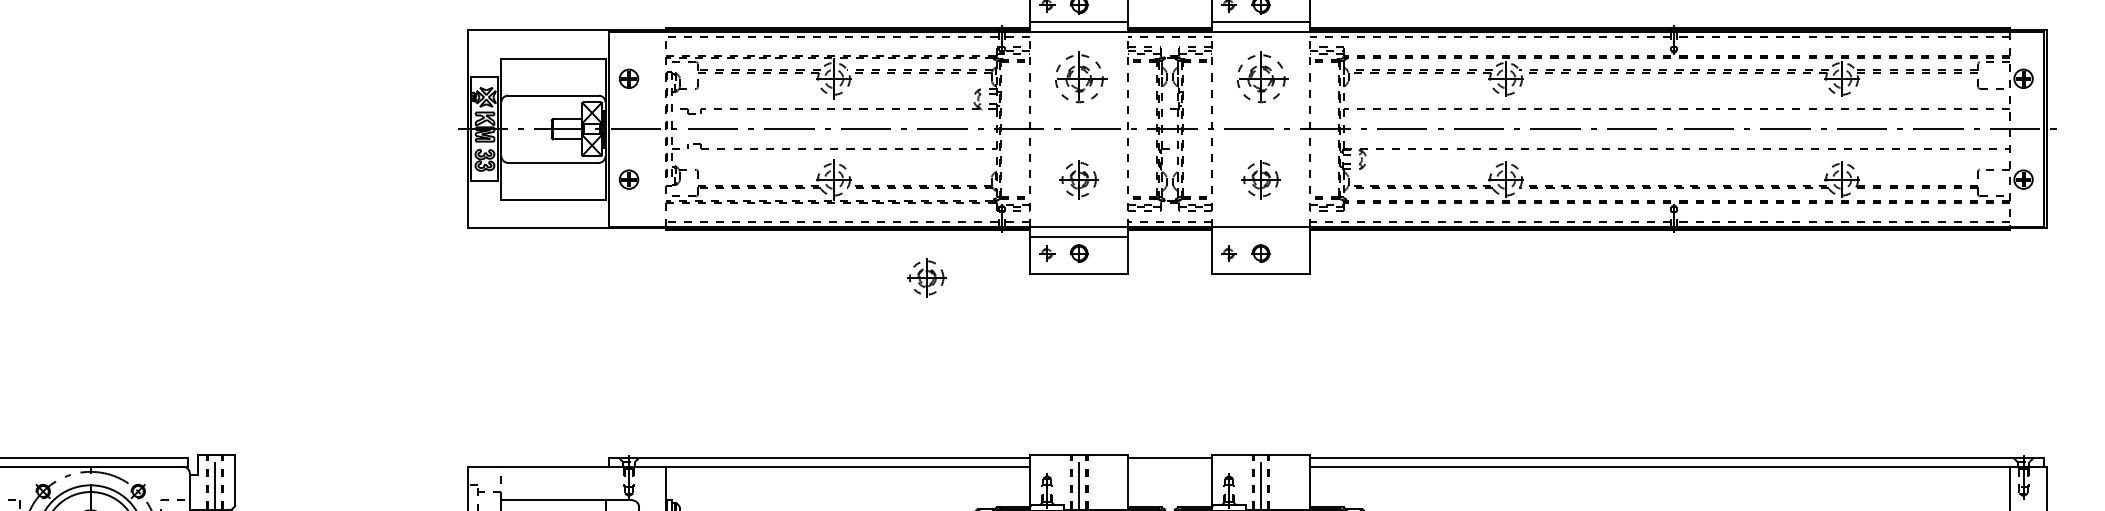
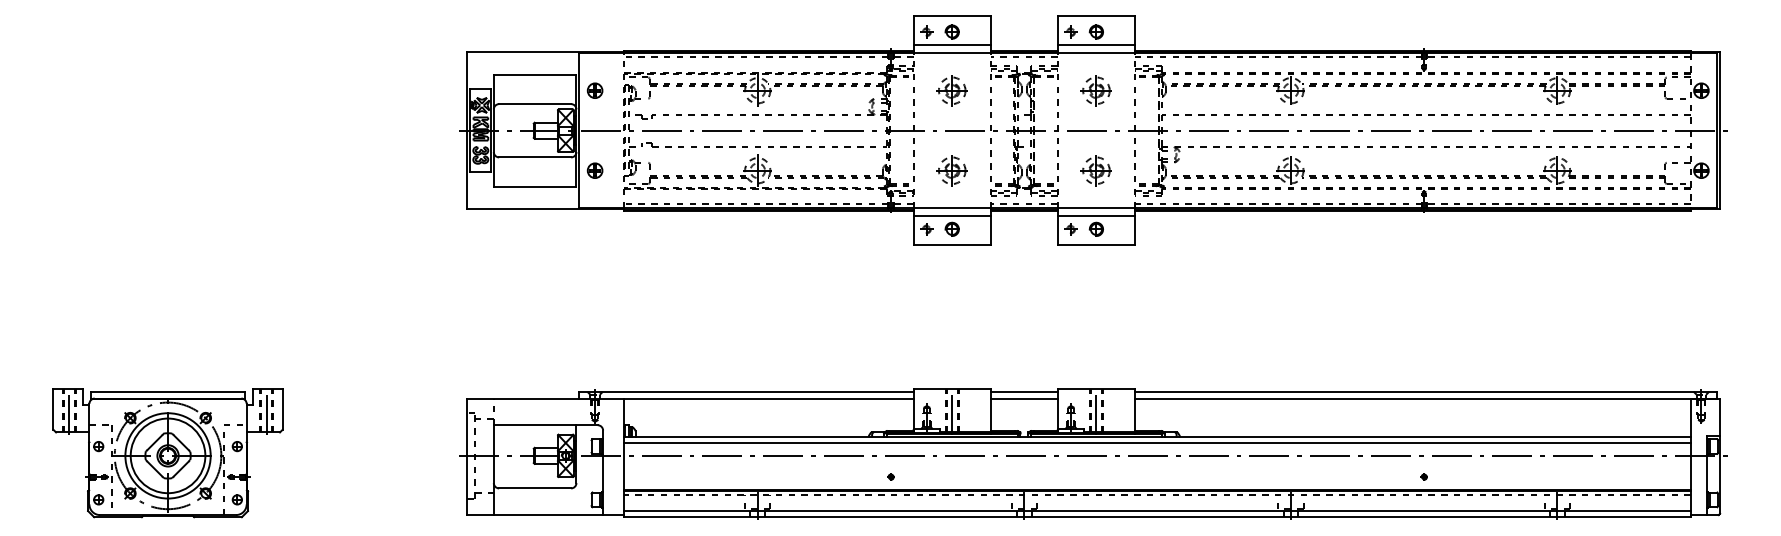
part: (1078, 78) -> (951, 90), size x0.71
part: (1259, 78) -> (1095, 90), size x0.71
line: (1261, 237) -> (1096, 216), added
part: (925, 277) -> (830, 248), removed
line: (1169, 466) -> (1023, 398), added

